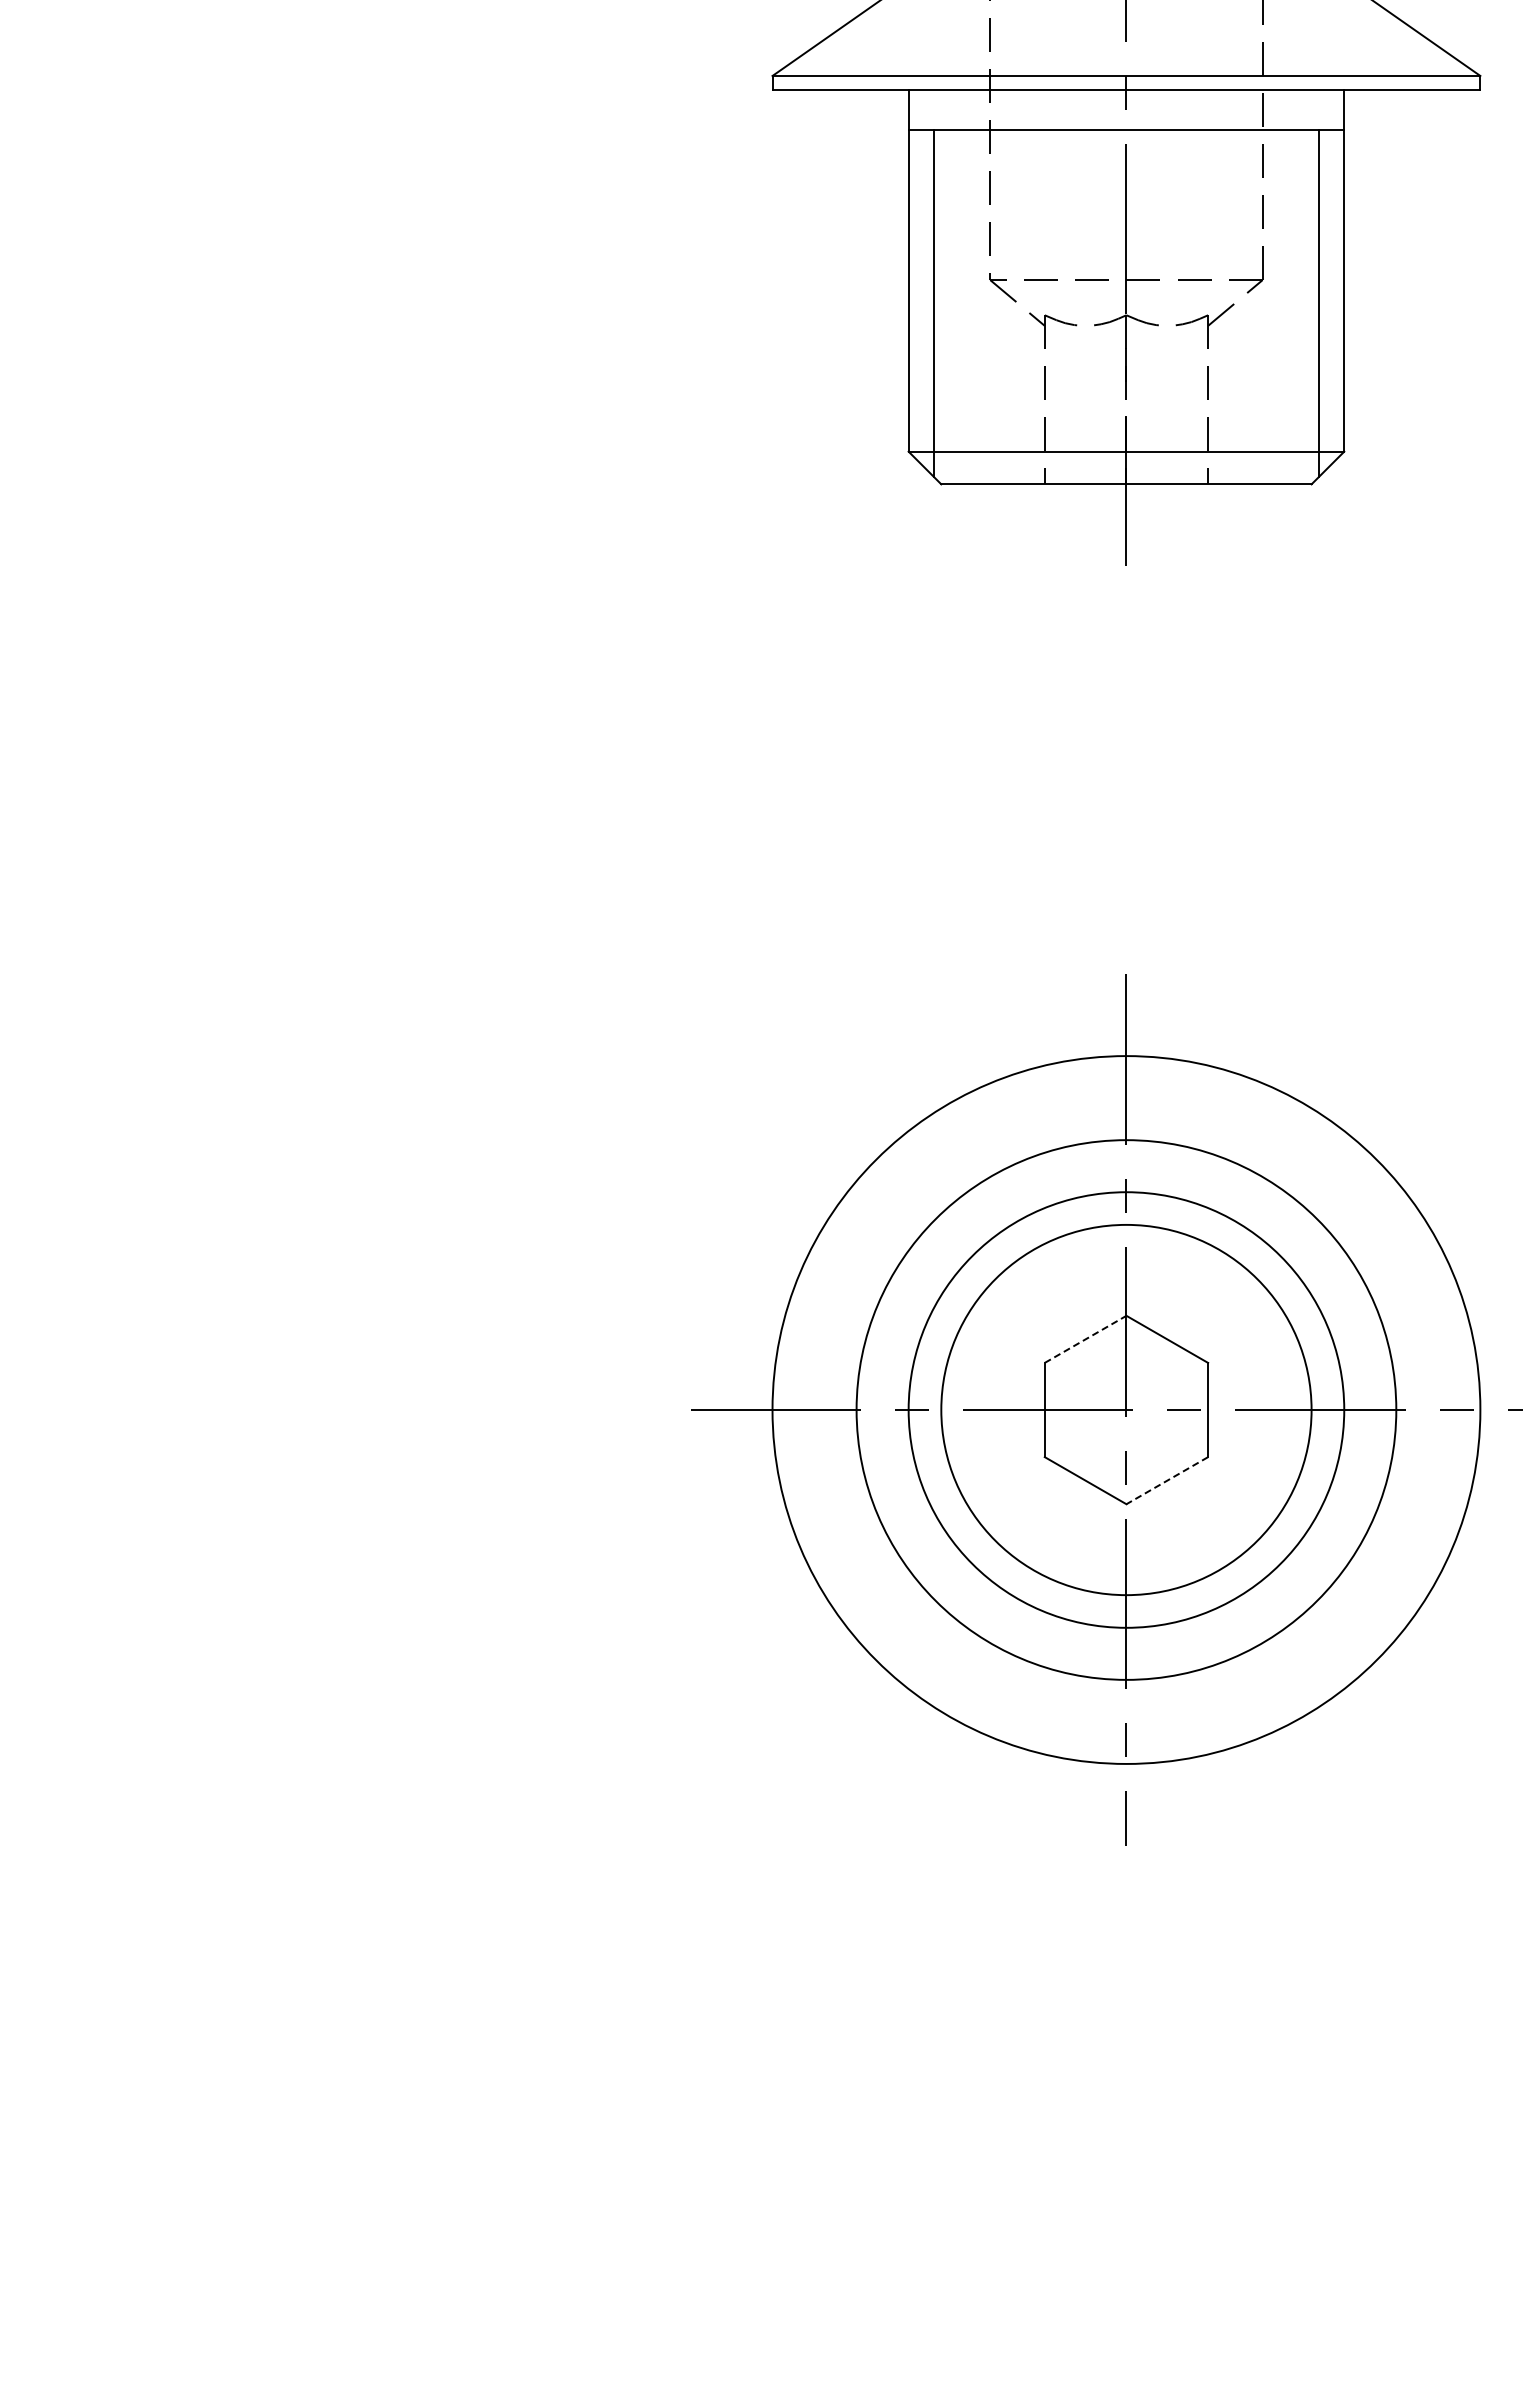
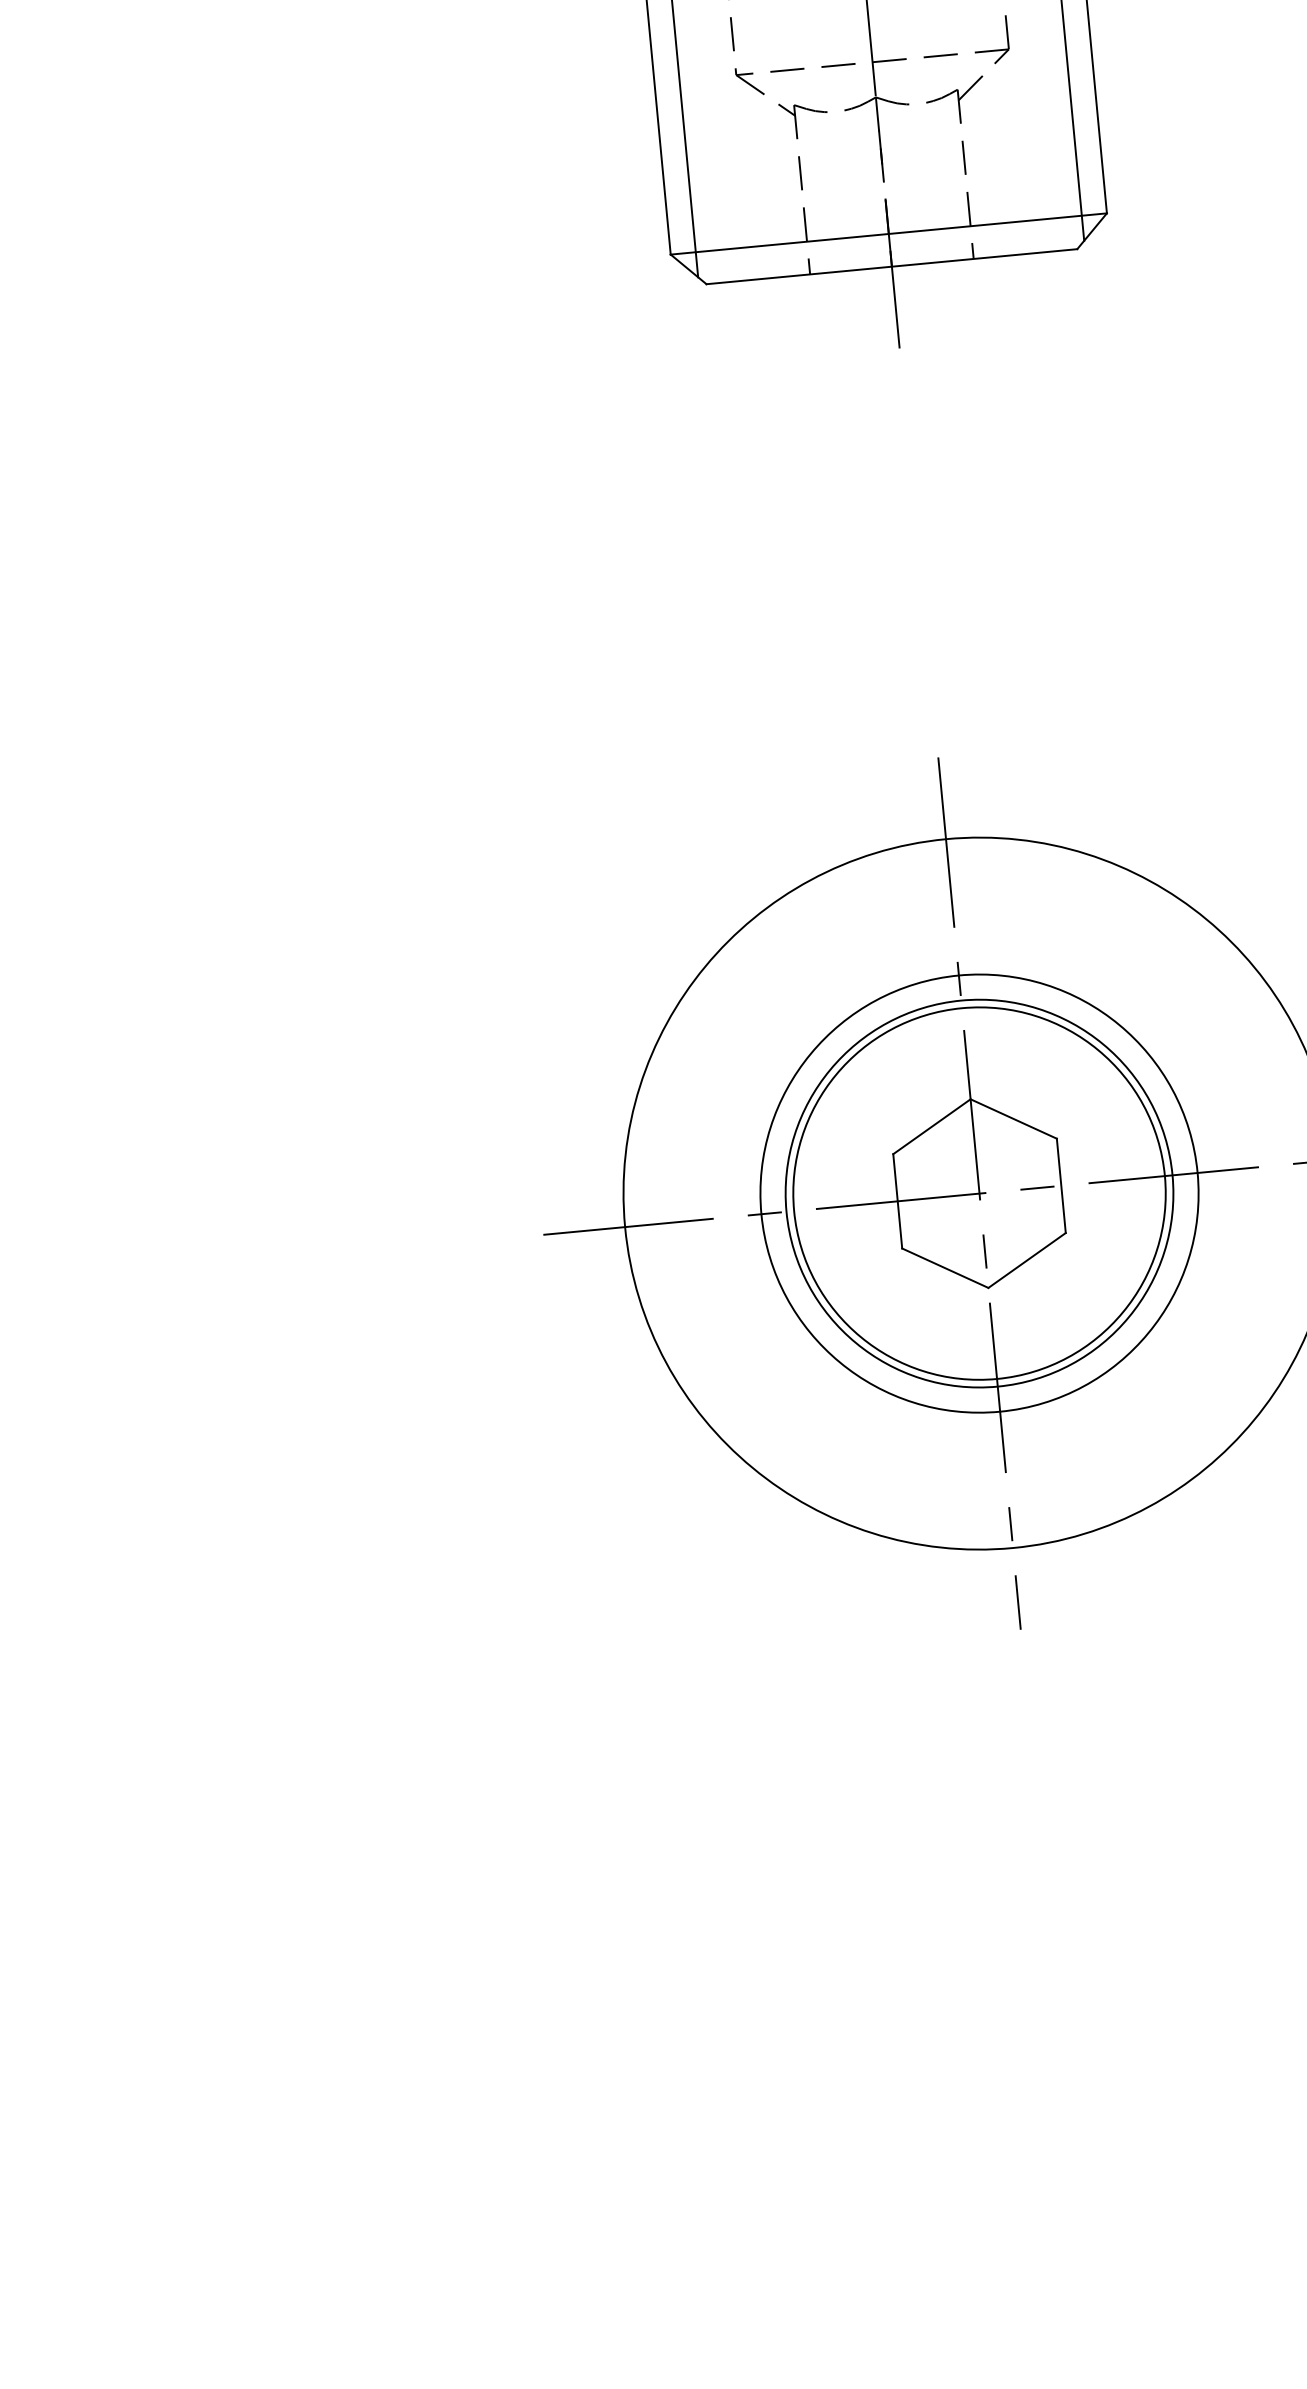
line: (1086, 1339) -> (932, 1126), dashed -> solid
circle: (1126, 1409) -> (979, 1193), size x0.71
line: (1166, 1480) -> (1026, 1260), dashed -> solid

